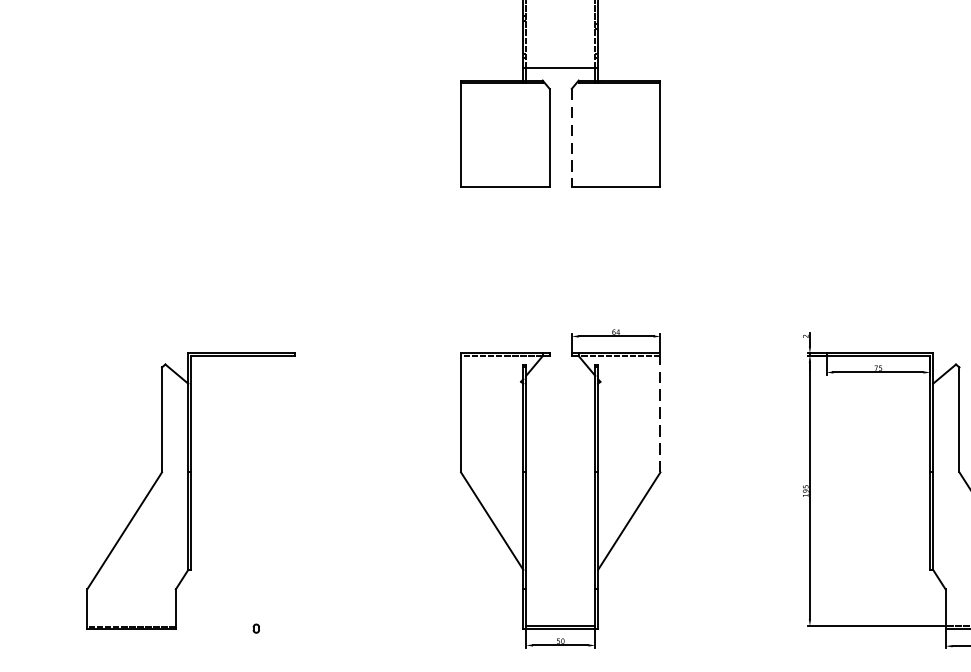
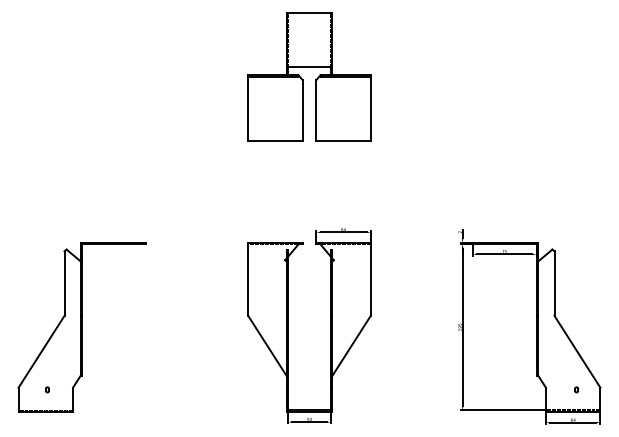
line: (572, 138) -> (316, 110), dashed -> solid
line: (660, 413) -> (370, 279), dashed -> solid
part: (256, 628) -> (47, 389), moved

